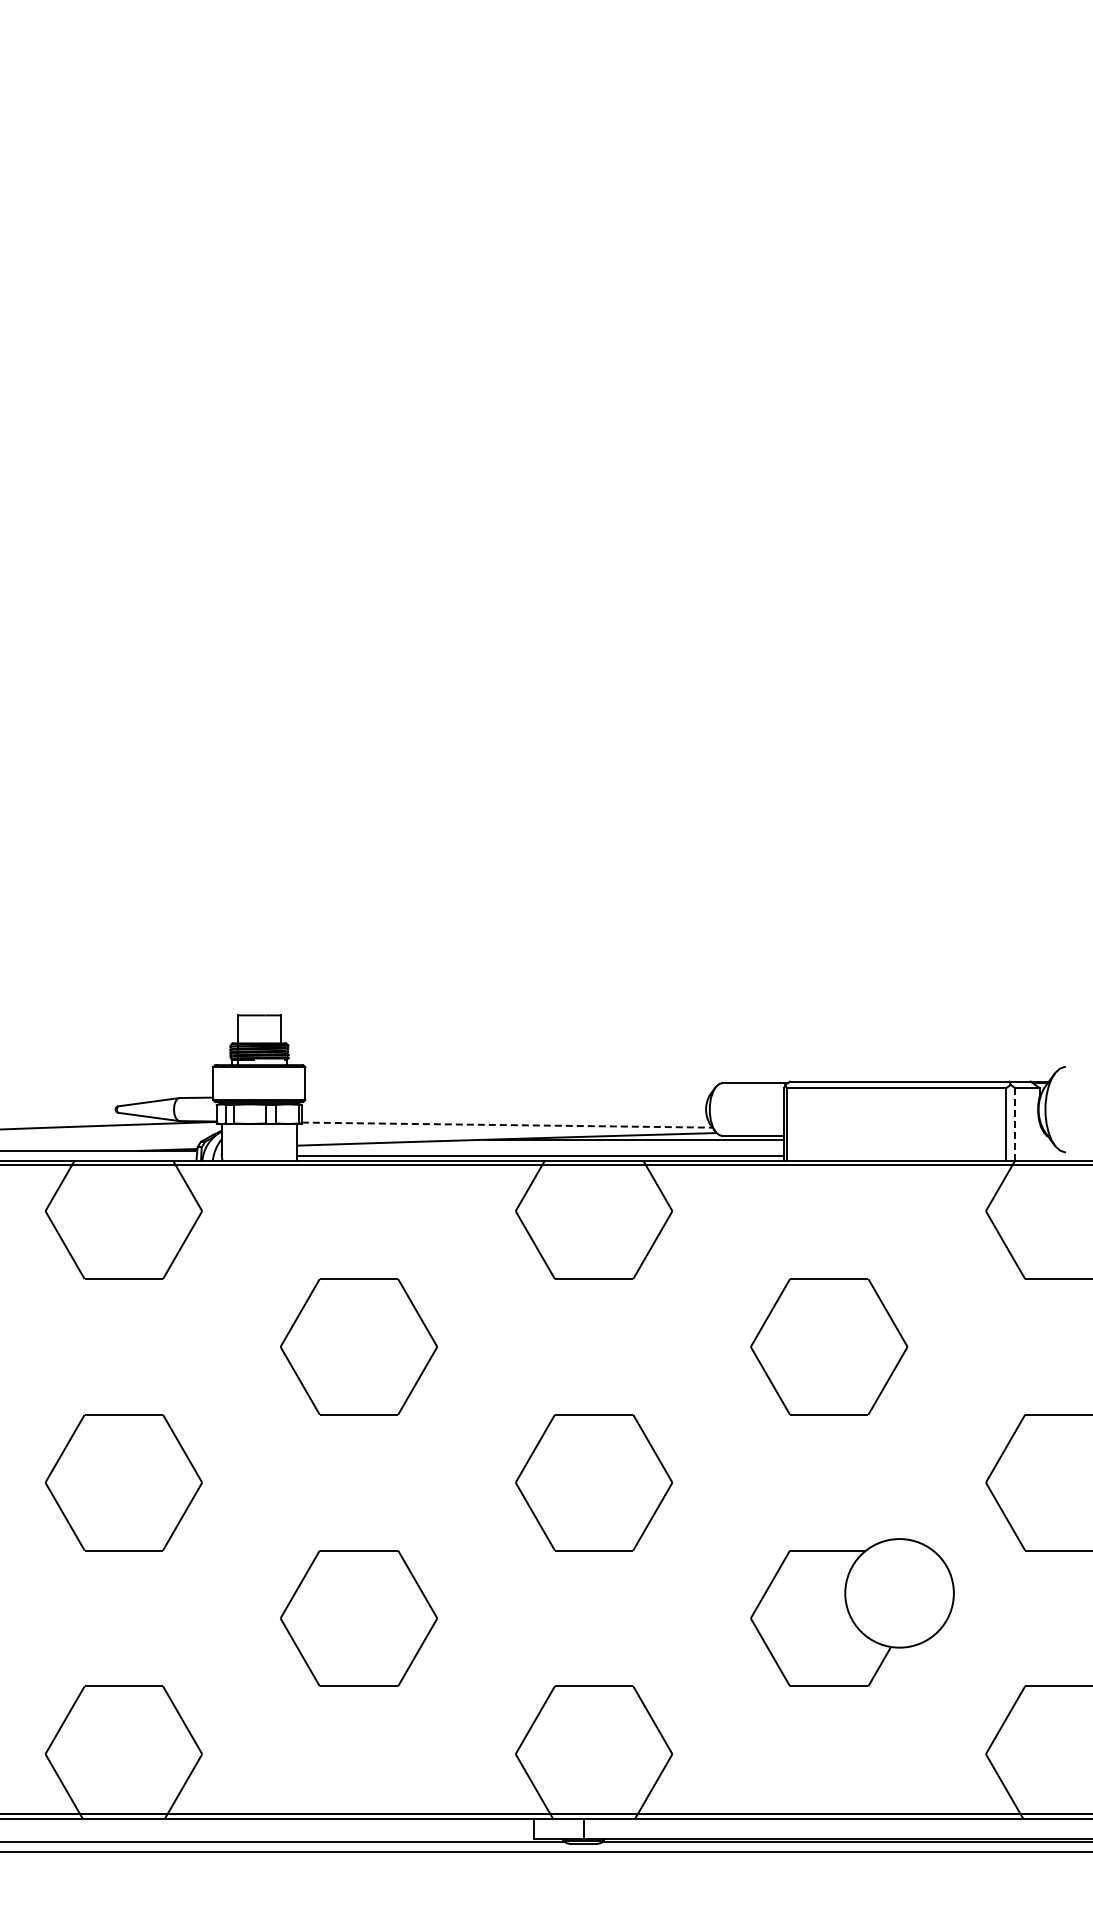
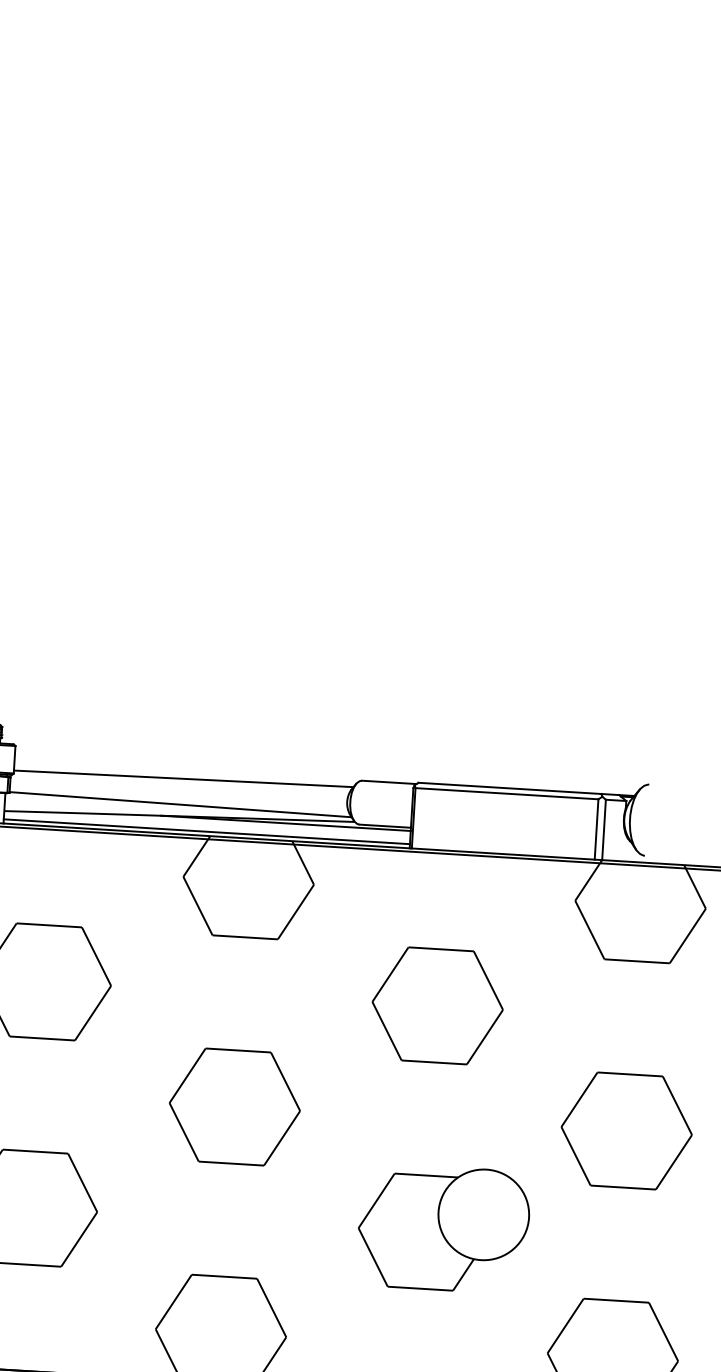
line: (508, 1093) -> (183, 778), added
line: (1015, 1124) -> (604, 830), dashed -> solid
line: (507, 1125) -> (180, 805), dashed -> solid

